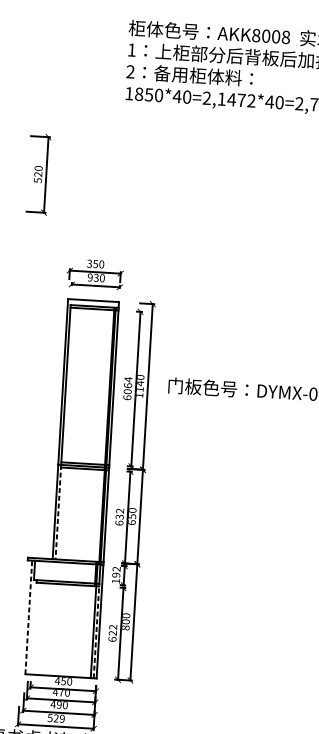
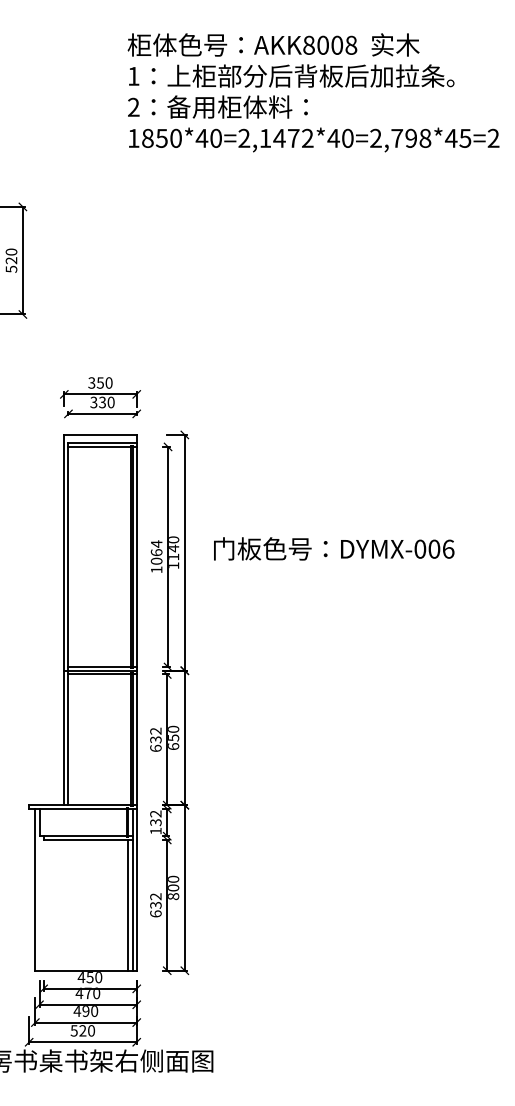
text: (89, 277) -> (93, 402), 930 -> 330
text: (127, 397) -> (156, 569), 6064 -> 1064
line: (58, 512) -> (68, 738), dashed -> solid
text: (116, 575) -> (155, 822), 192 -> 132
line: (28, 617) -> (35, 889), dashed -> solid
line: (96, 630) -> (132, 902), dashed -> solid
text: (112, 632) -> (155, 904), 622 -> 632
text: (62, 718) -> (91, 1030), 529 -> 520

